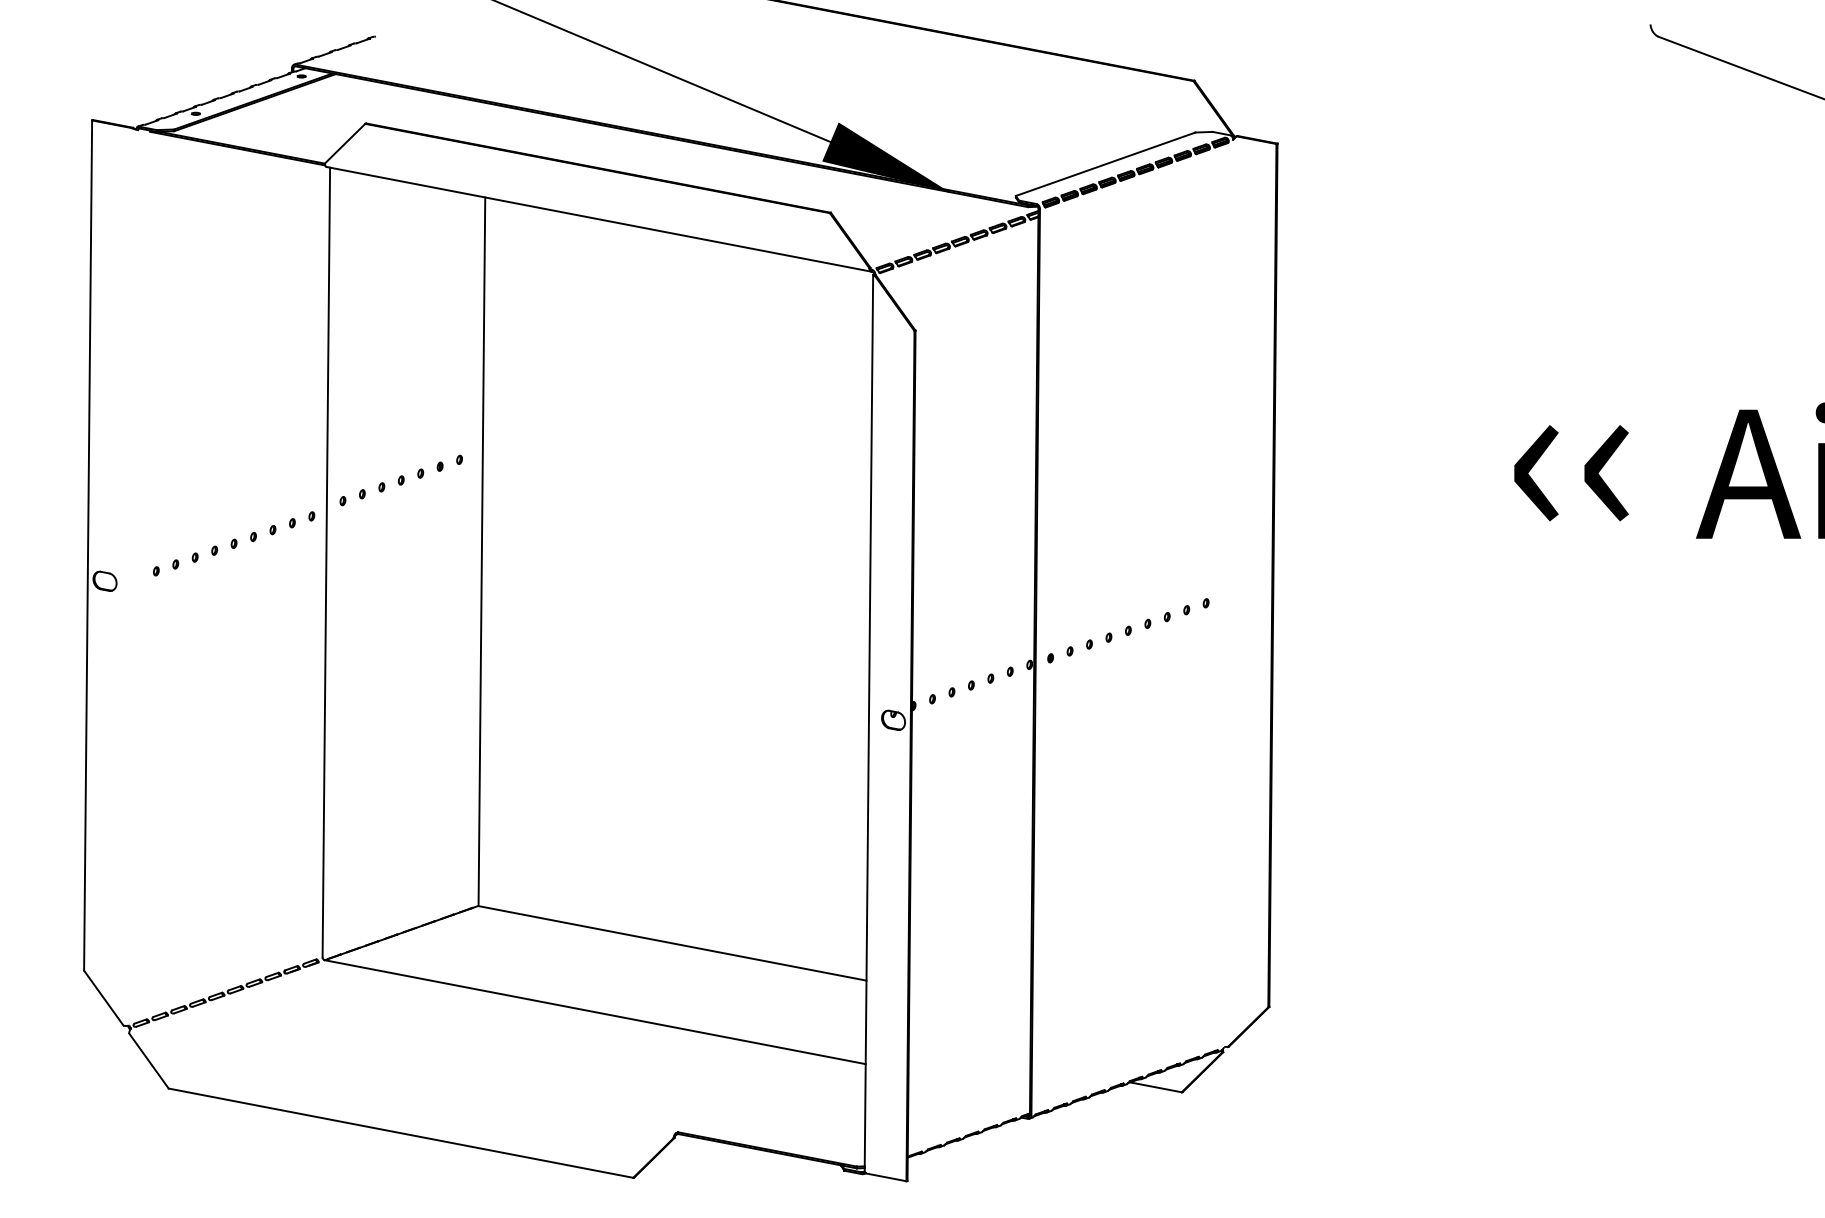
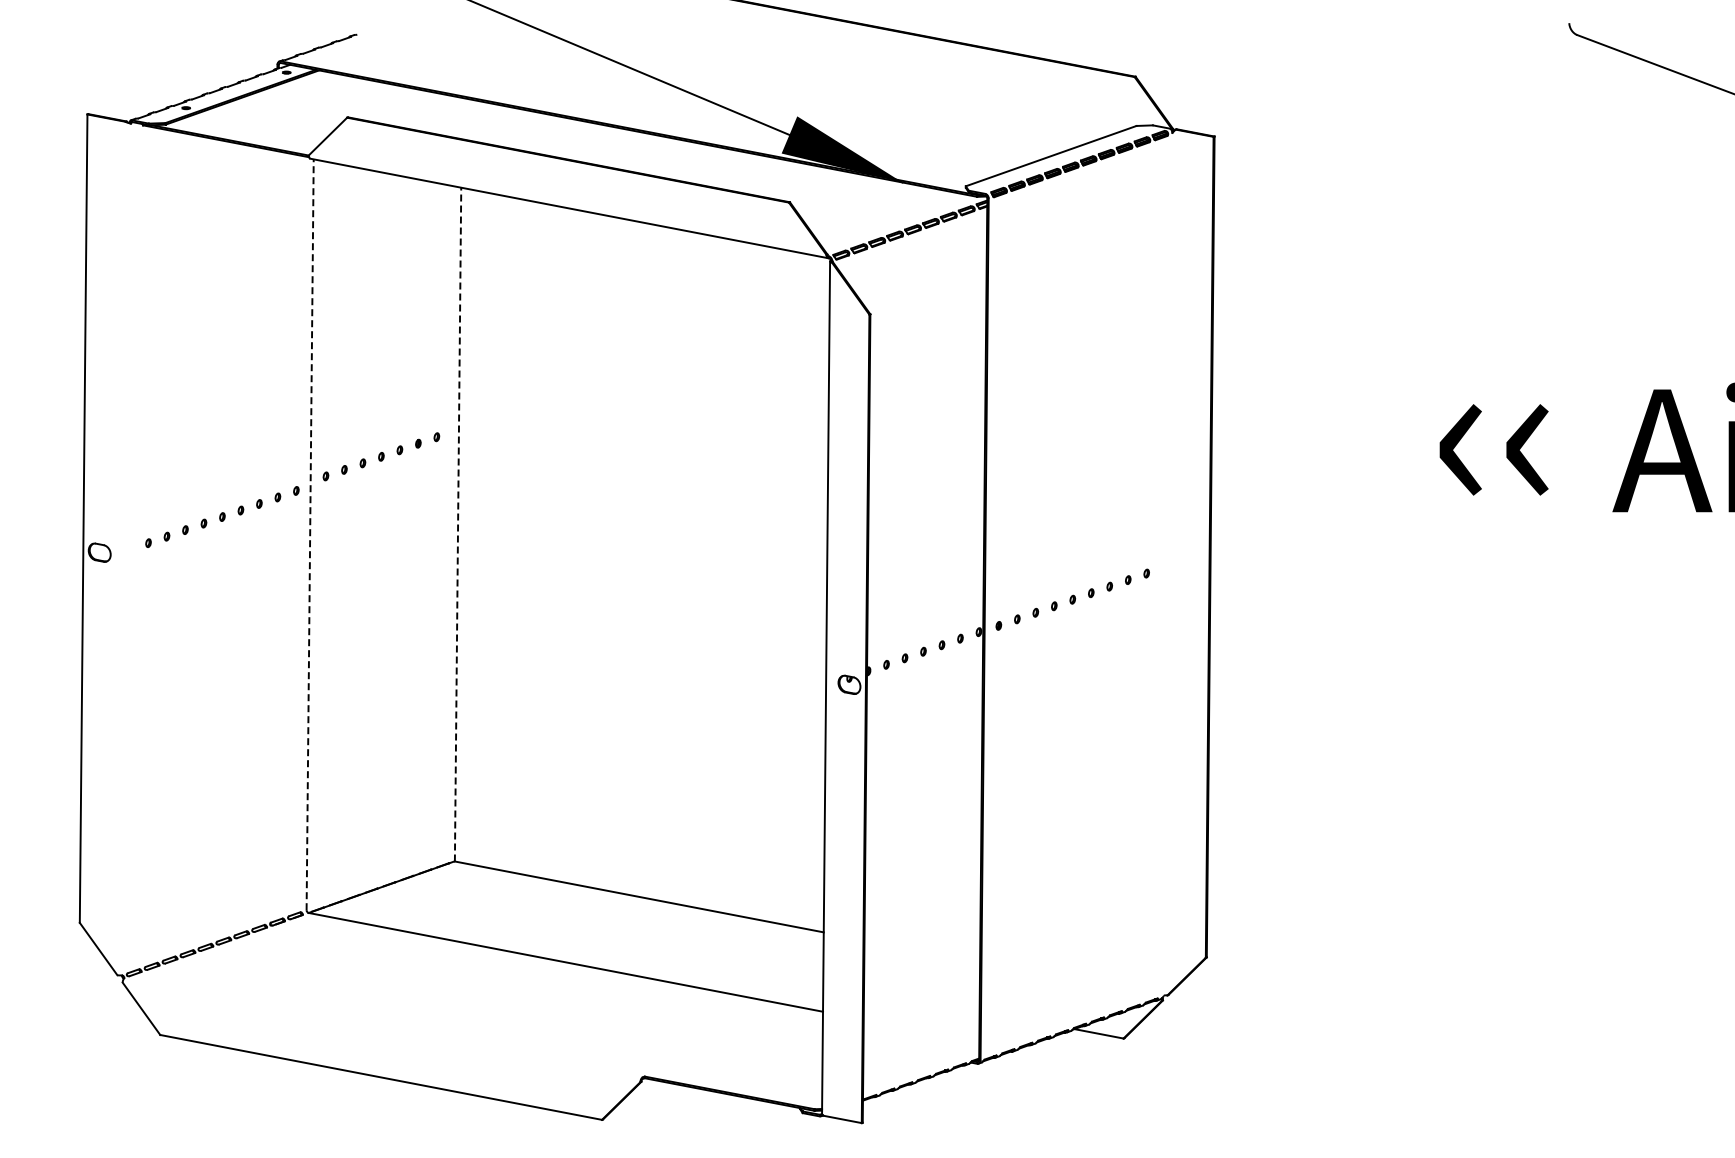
line: (482, 551) -> (458, 524), solid -> dashed
line: (326, 562) -> (310, 534), solid -> dashed

